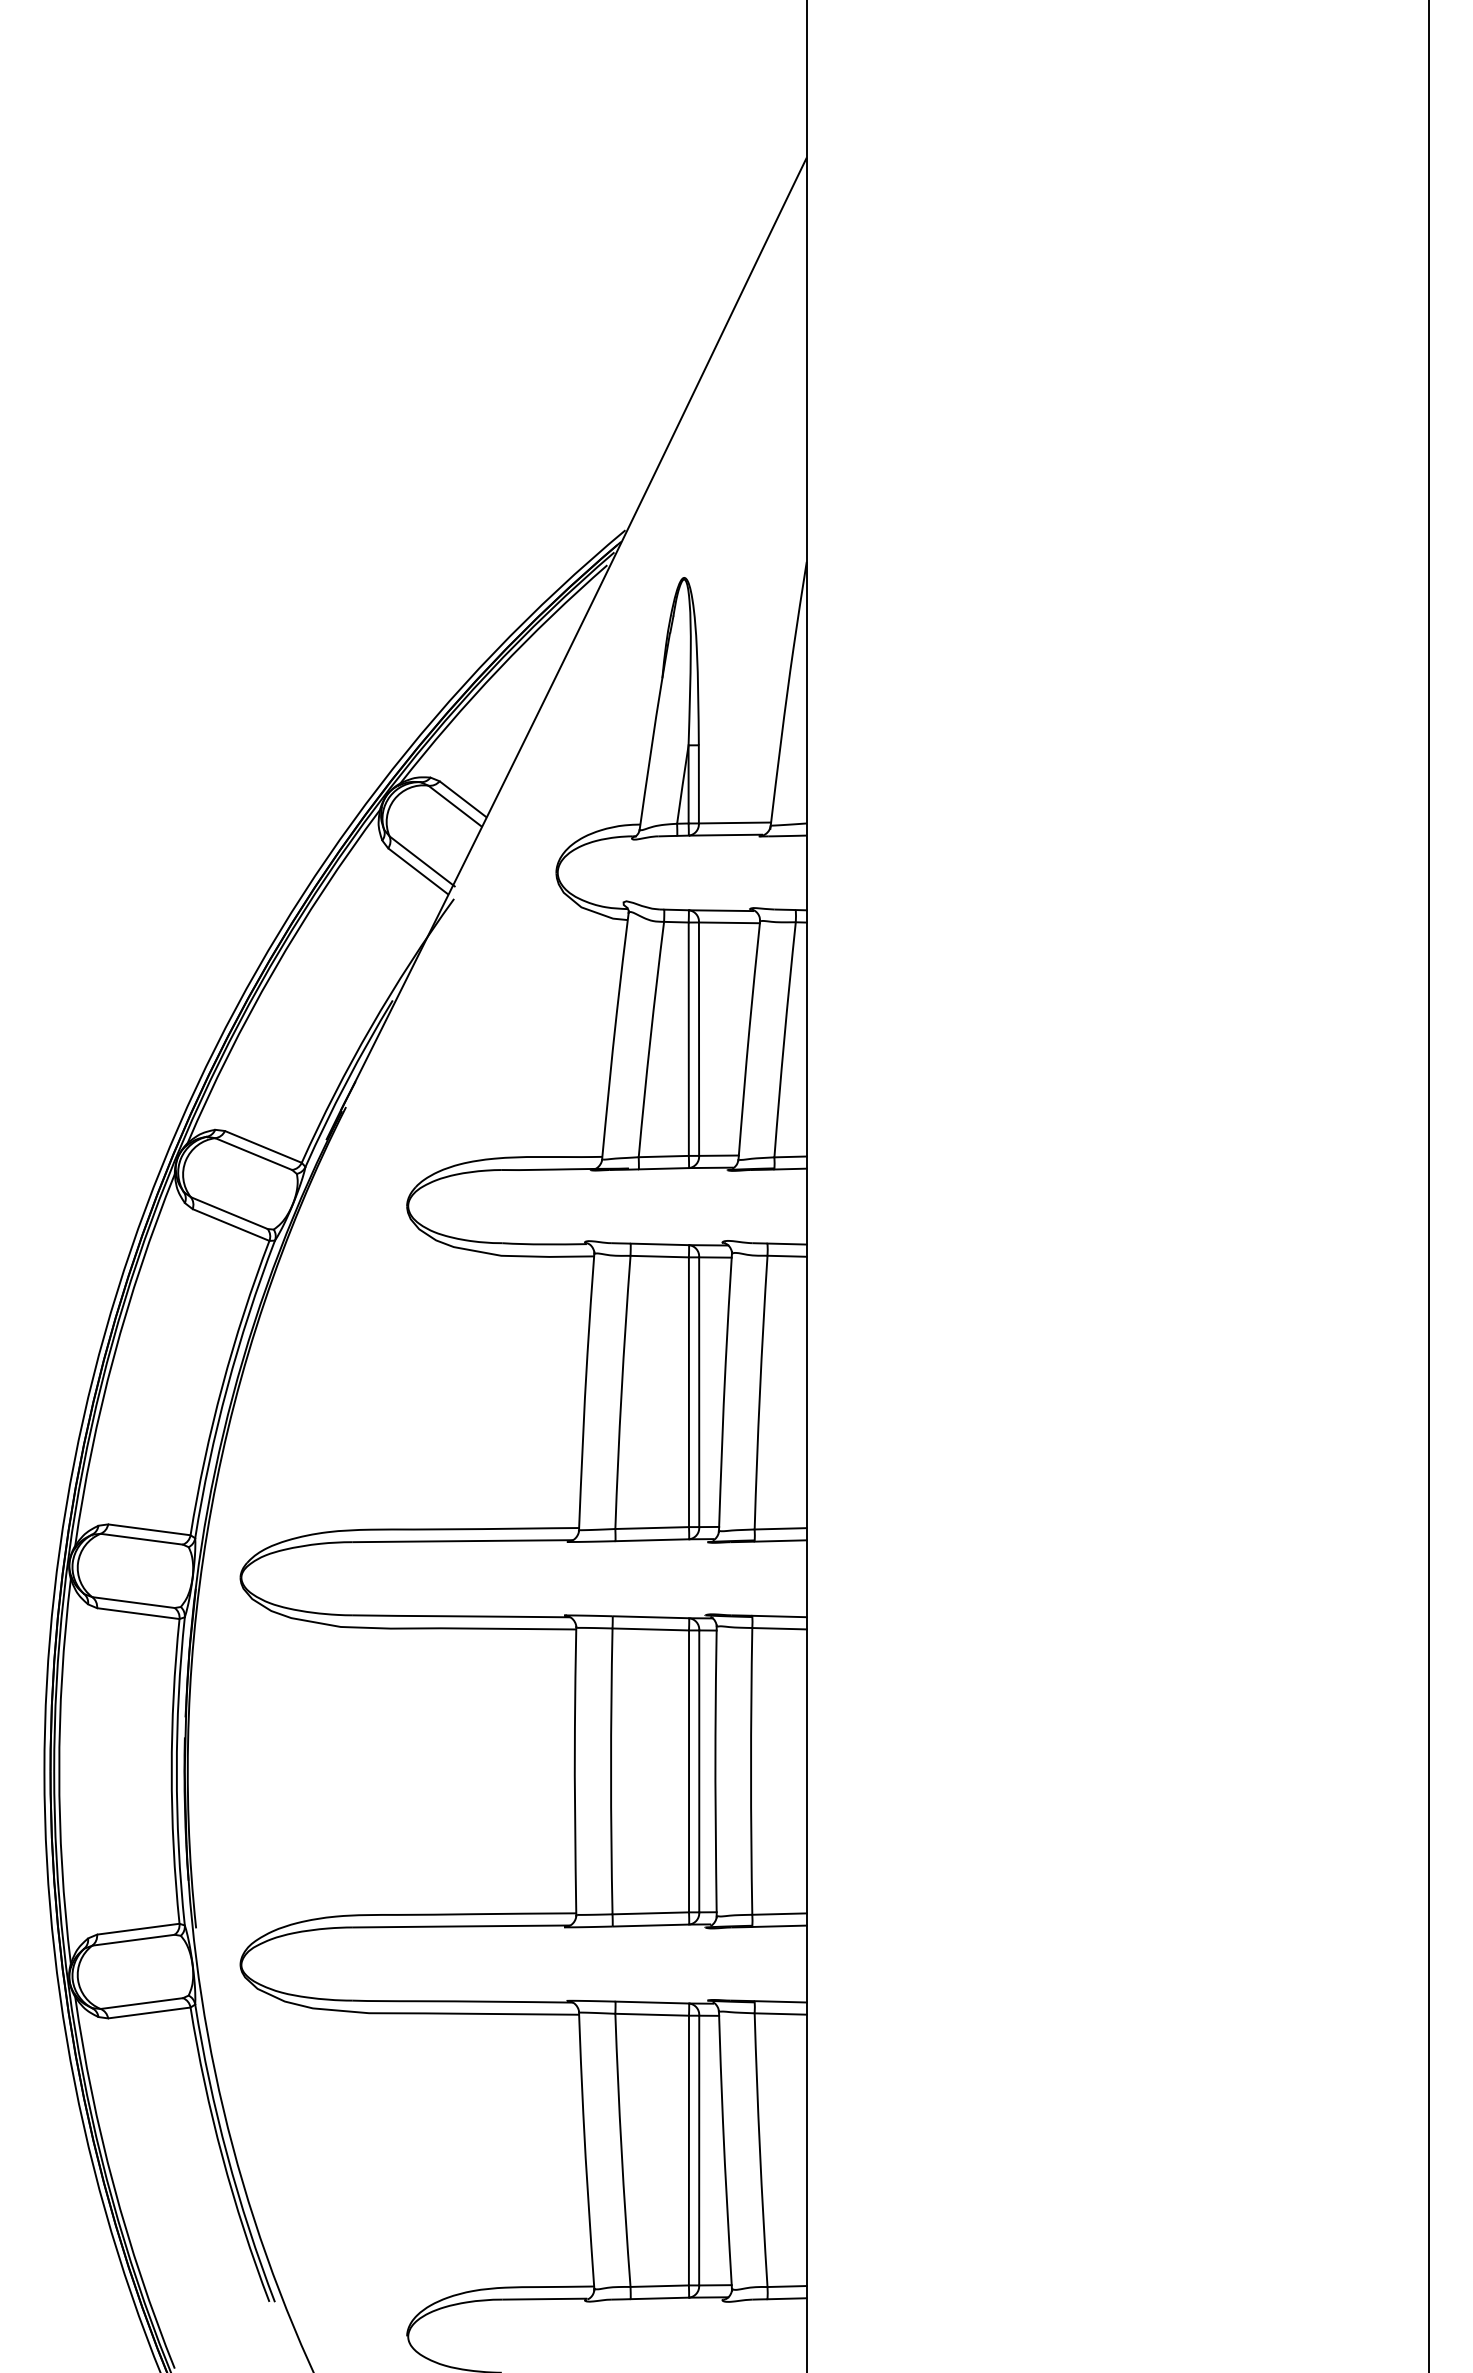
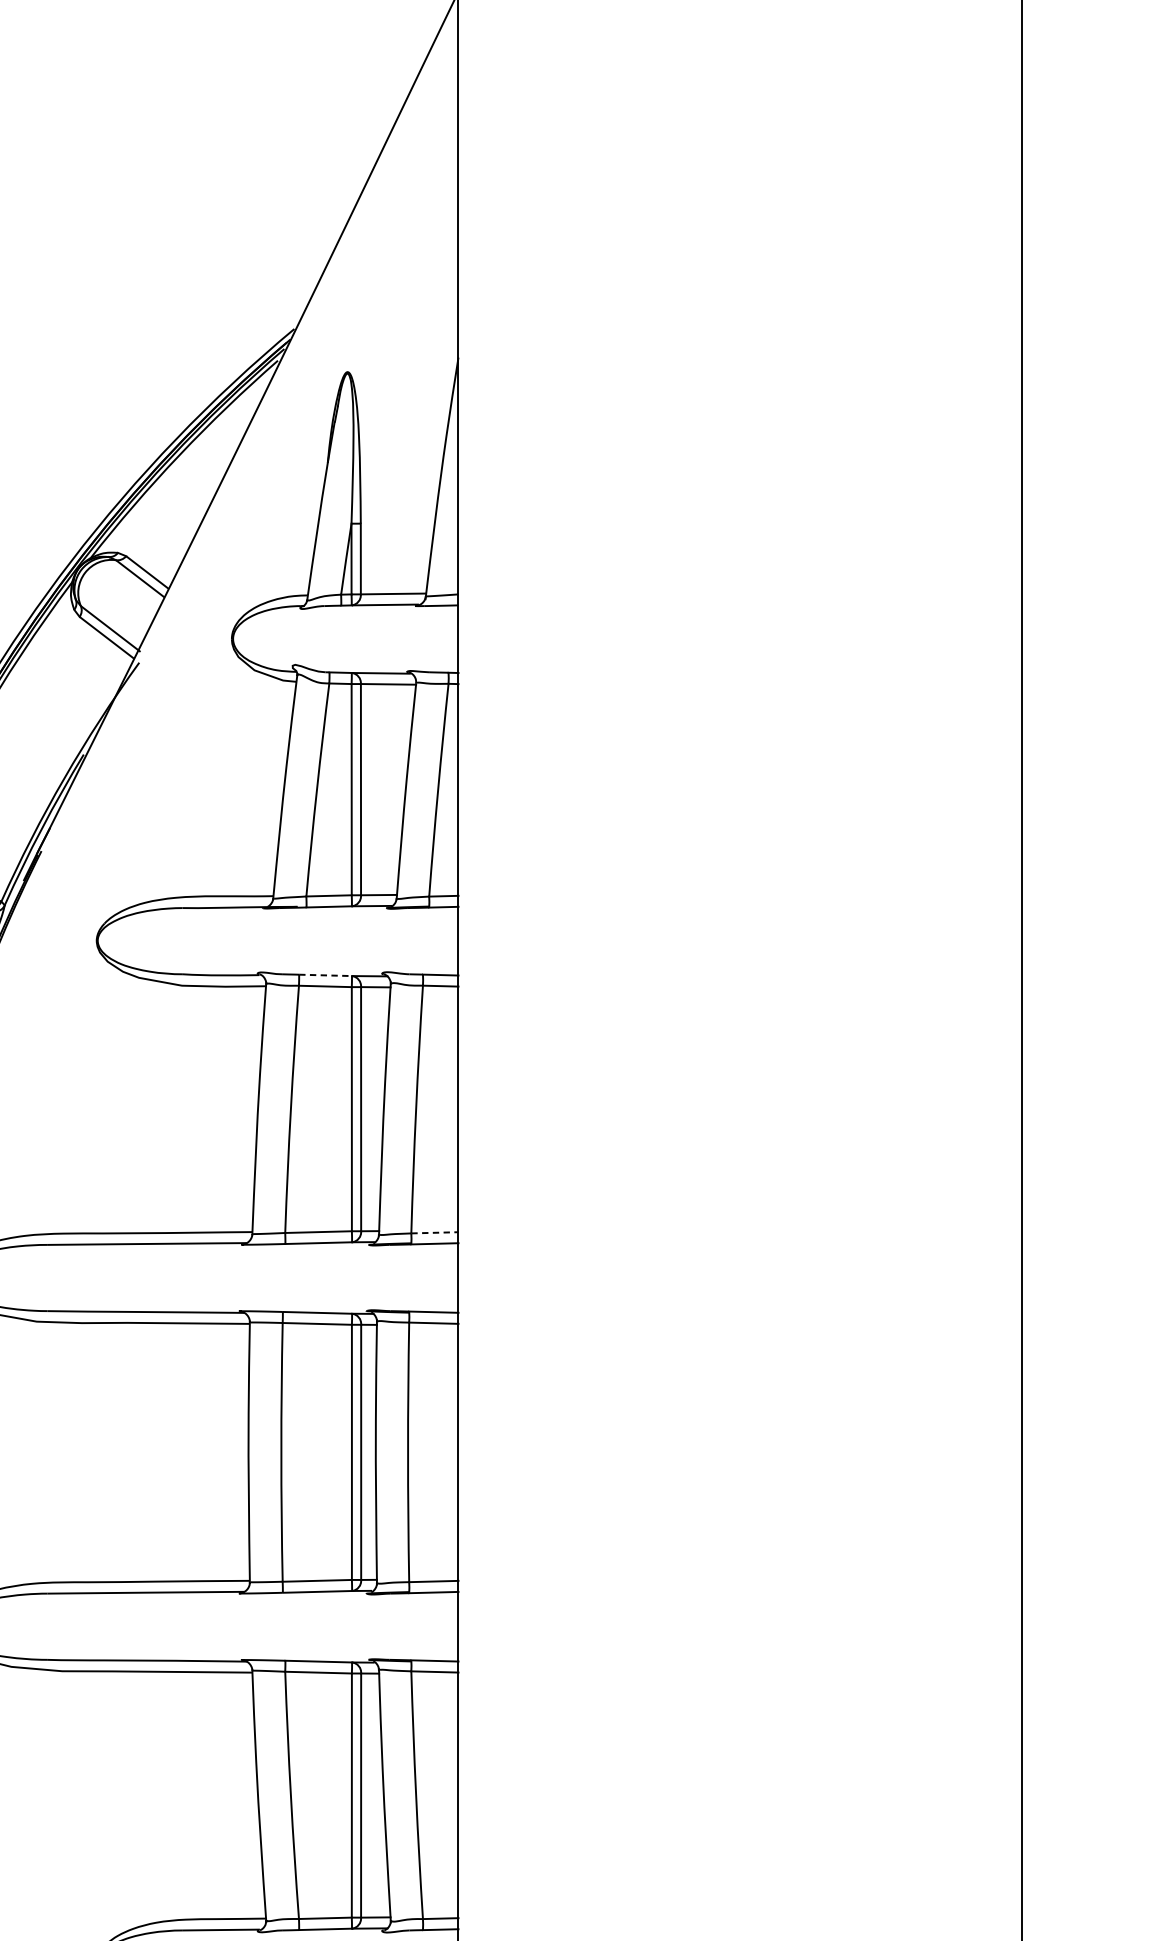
line: (660, 1244) -> (326, 975), solid -> dashed
line: (781, 1528) -> (435, 1232), solid -> dashed

